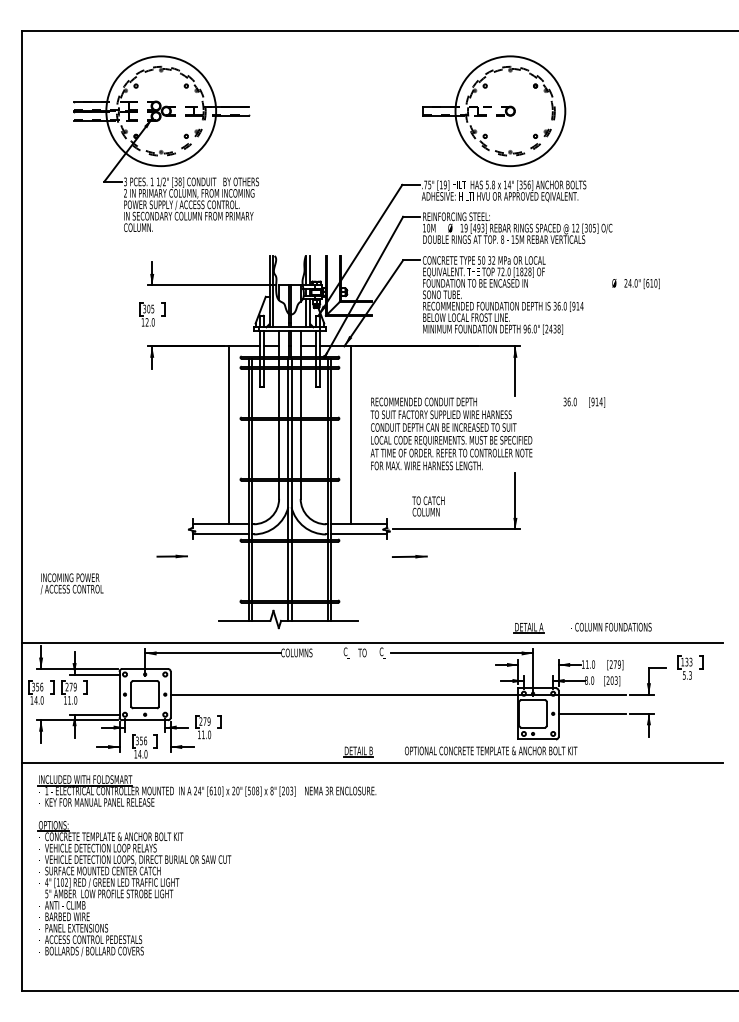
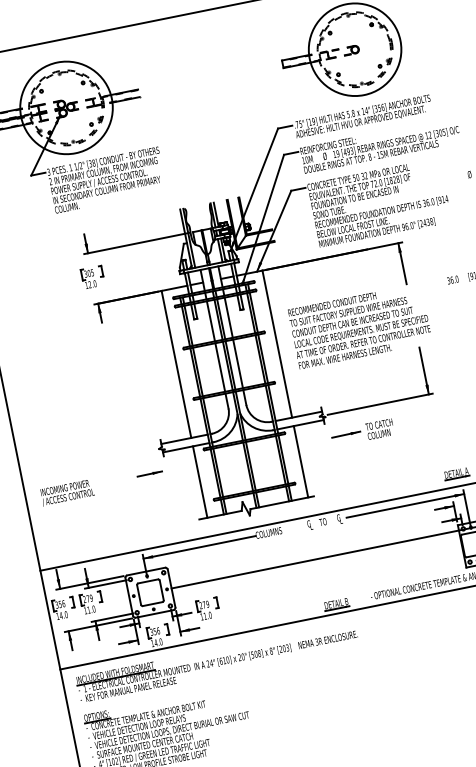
text: (428, 506) -> (380, 429), moved
line: (228, 577) -> (199, 482), added
line: (350, 577) -> (300, 461), added
text: (71, 583) -> (66, 492), moved

